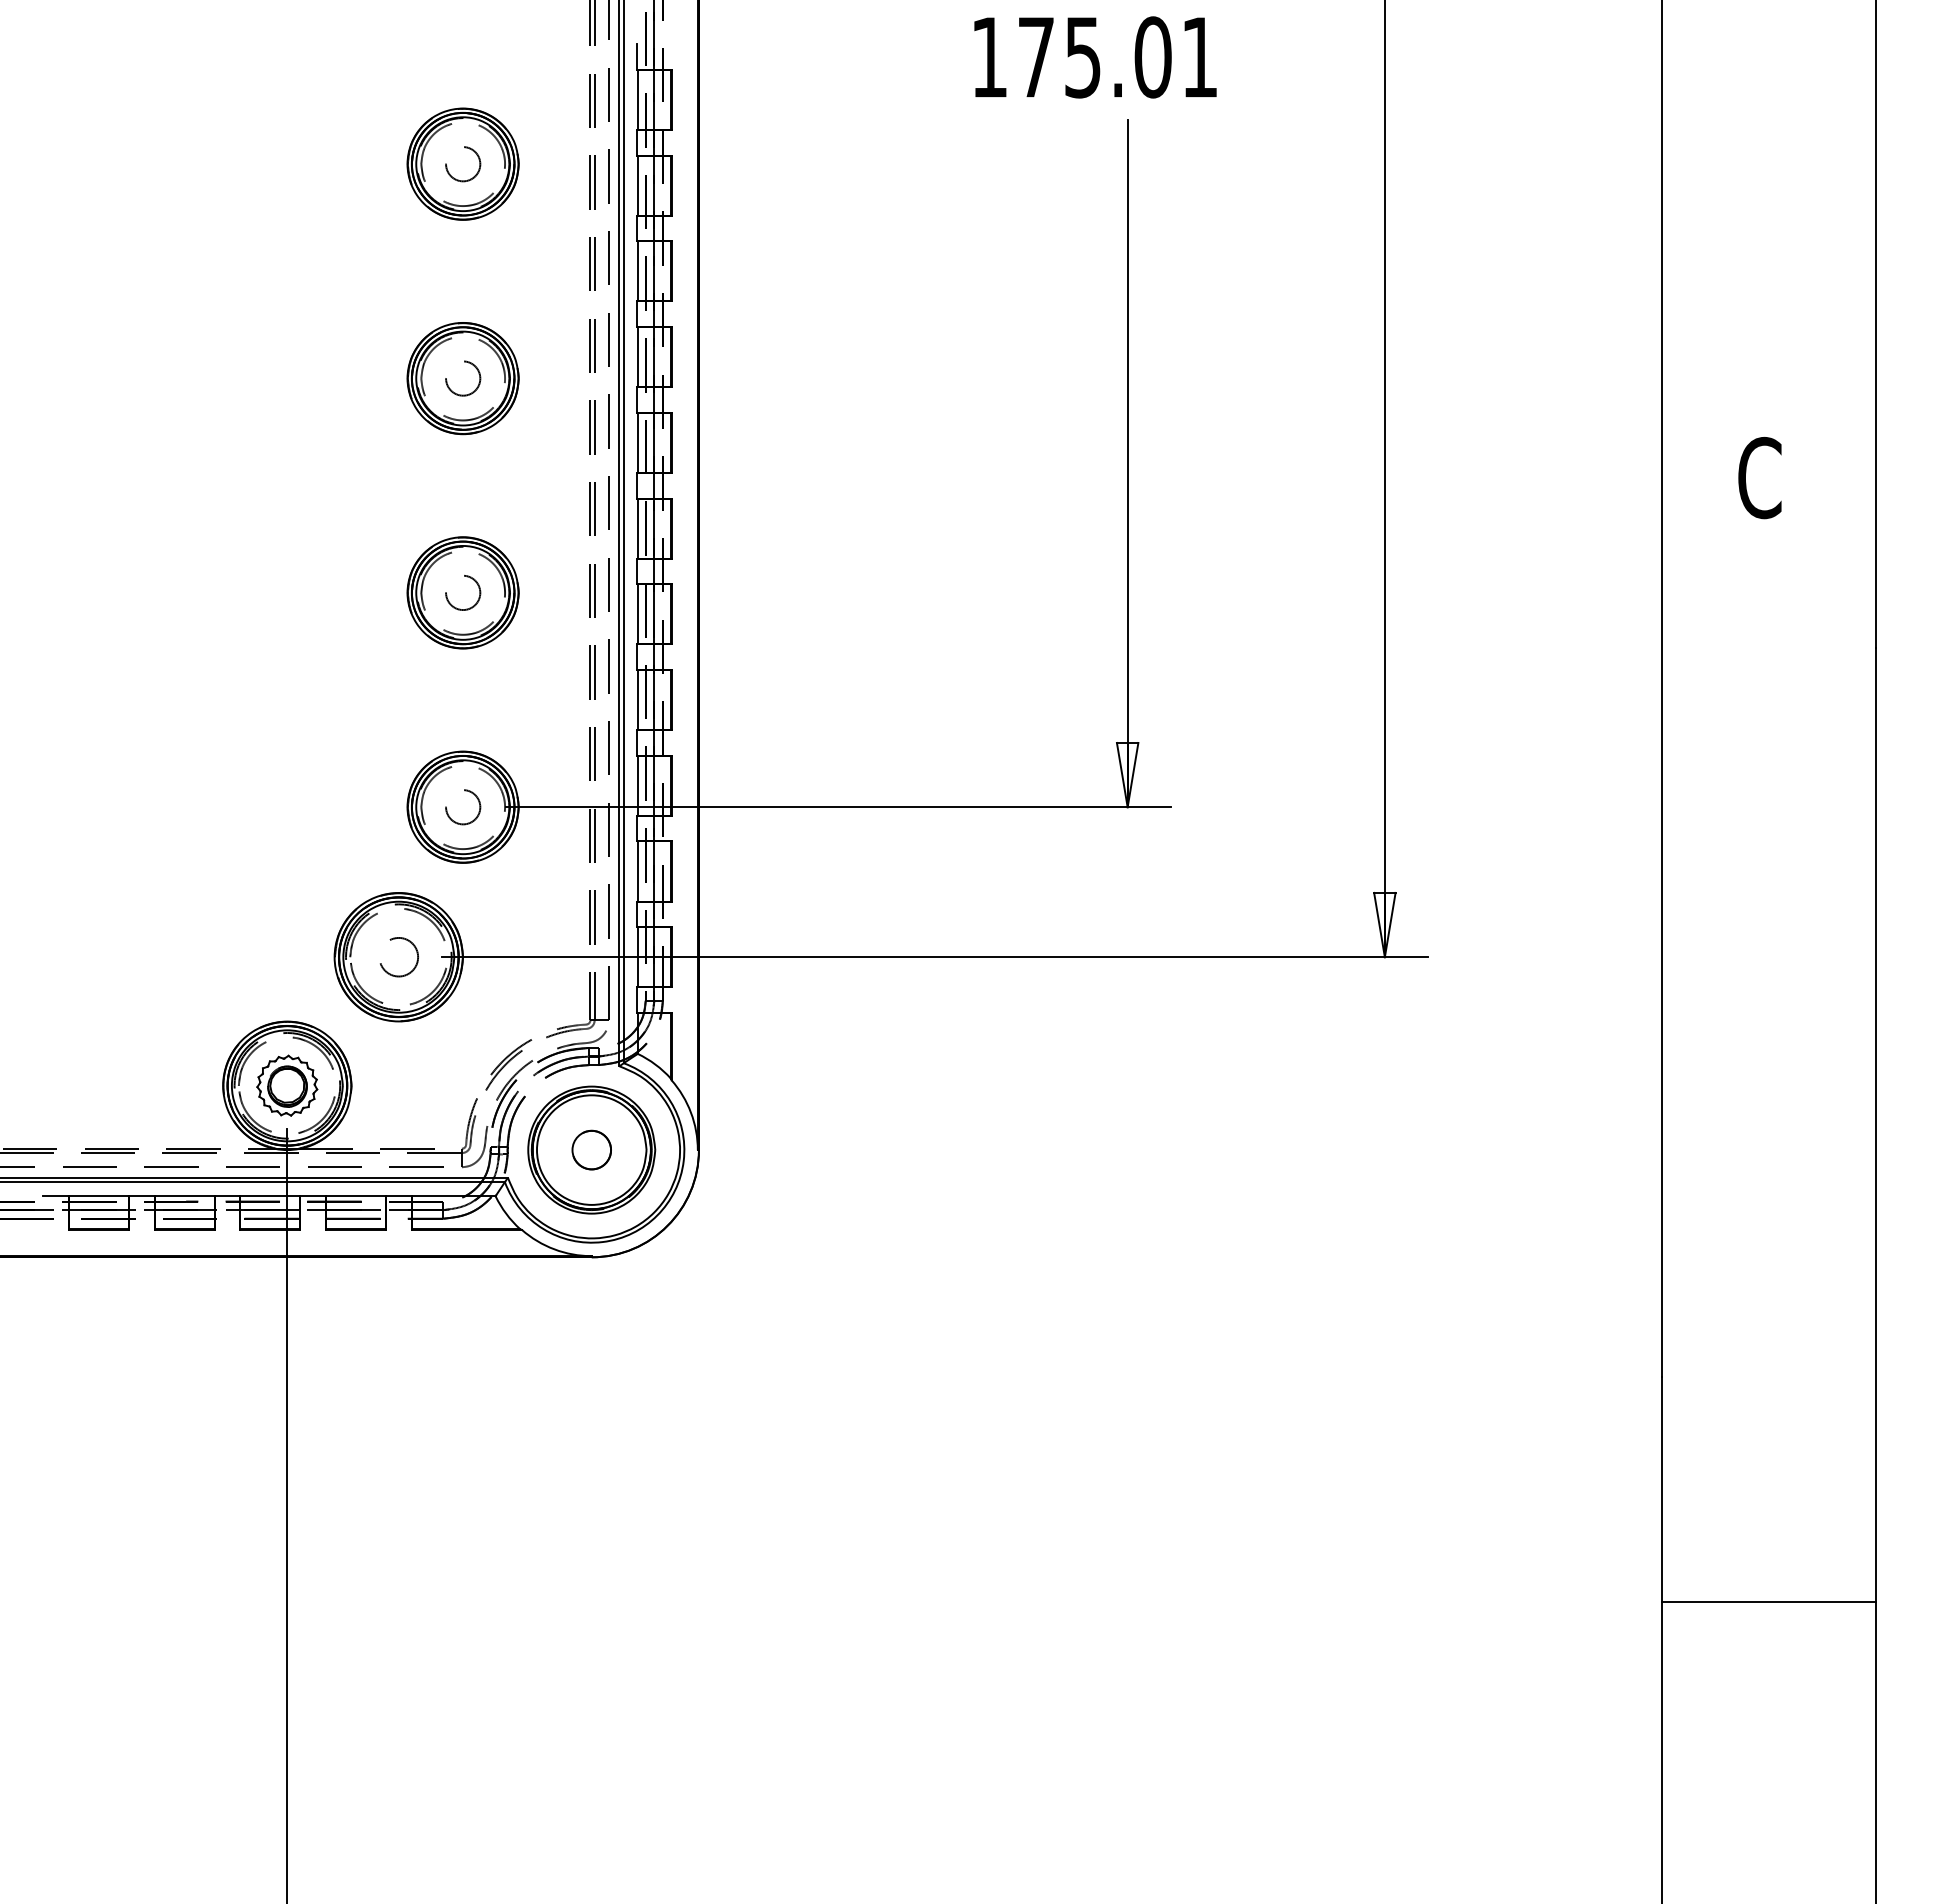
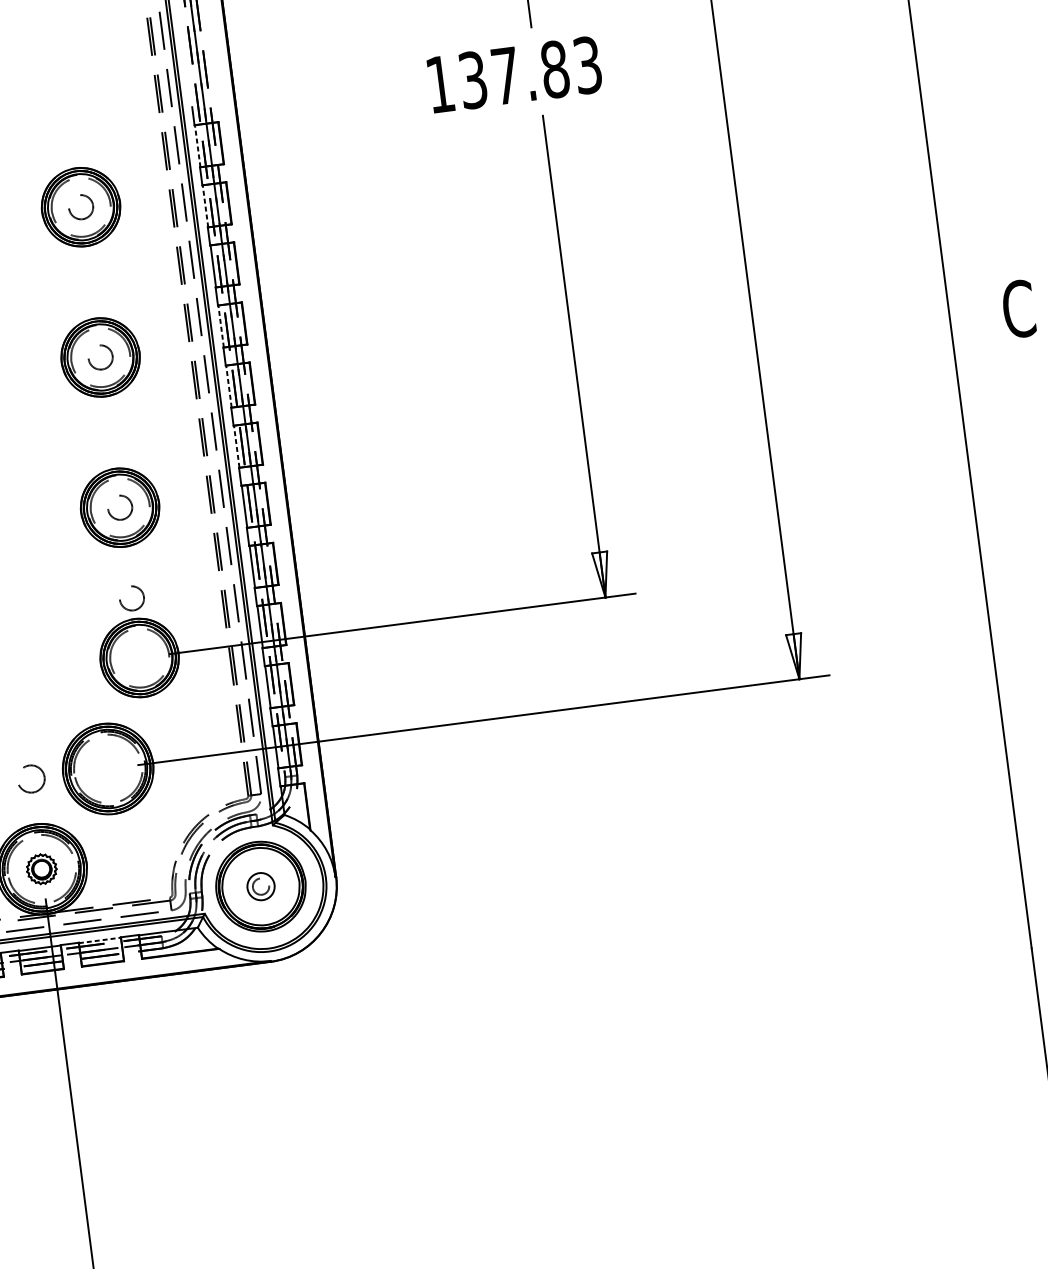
text: (1117, 57) -> (530, 72), 175.01 -> 137.83
line: (637, 99) -> (197, 146), solid -> dashed
line: (637, 185) -> (205, 206), solid -> dashed
line: (637, 356) -> (220, 326), solid -> dashed
line: (637, 442) -> (228, 386), solid -> dashed
line: (637, 528) -> (236, 446), solid -> dashed
circle: (463, 807) -> (132, 598), moved
circle: (398, 957) -> (30, 779), moved
part: (287, 1085) -> (41, 869), size x0.7
circle: (591, 1149) -> (260, 886), size x0.6
line: (356, 1196) -> (100, 940), solid -> dashed

